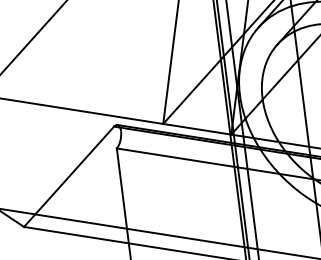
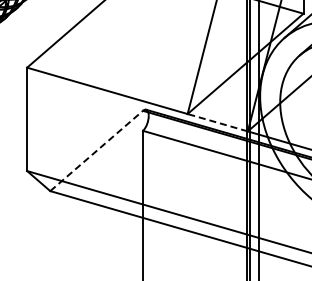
line: (196, 129) -> (217, 122), solid -> dashed
line: (69, 176) -> (97, 150), solid -> dashed

